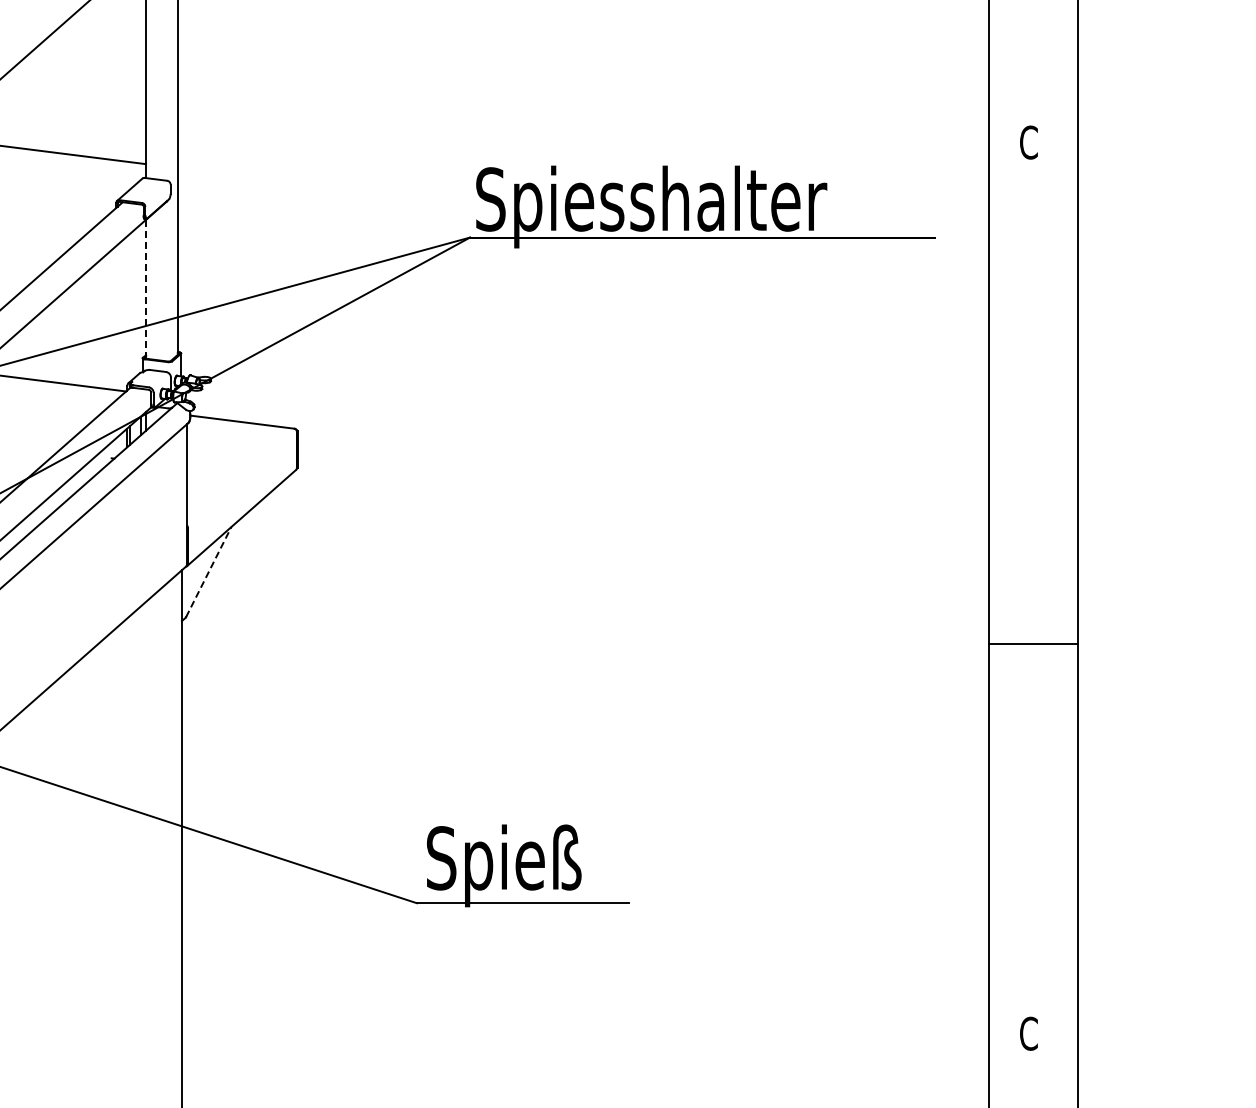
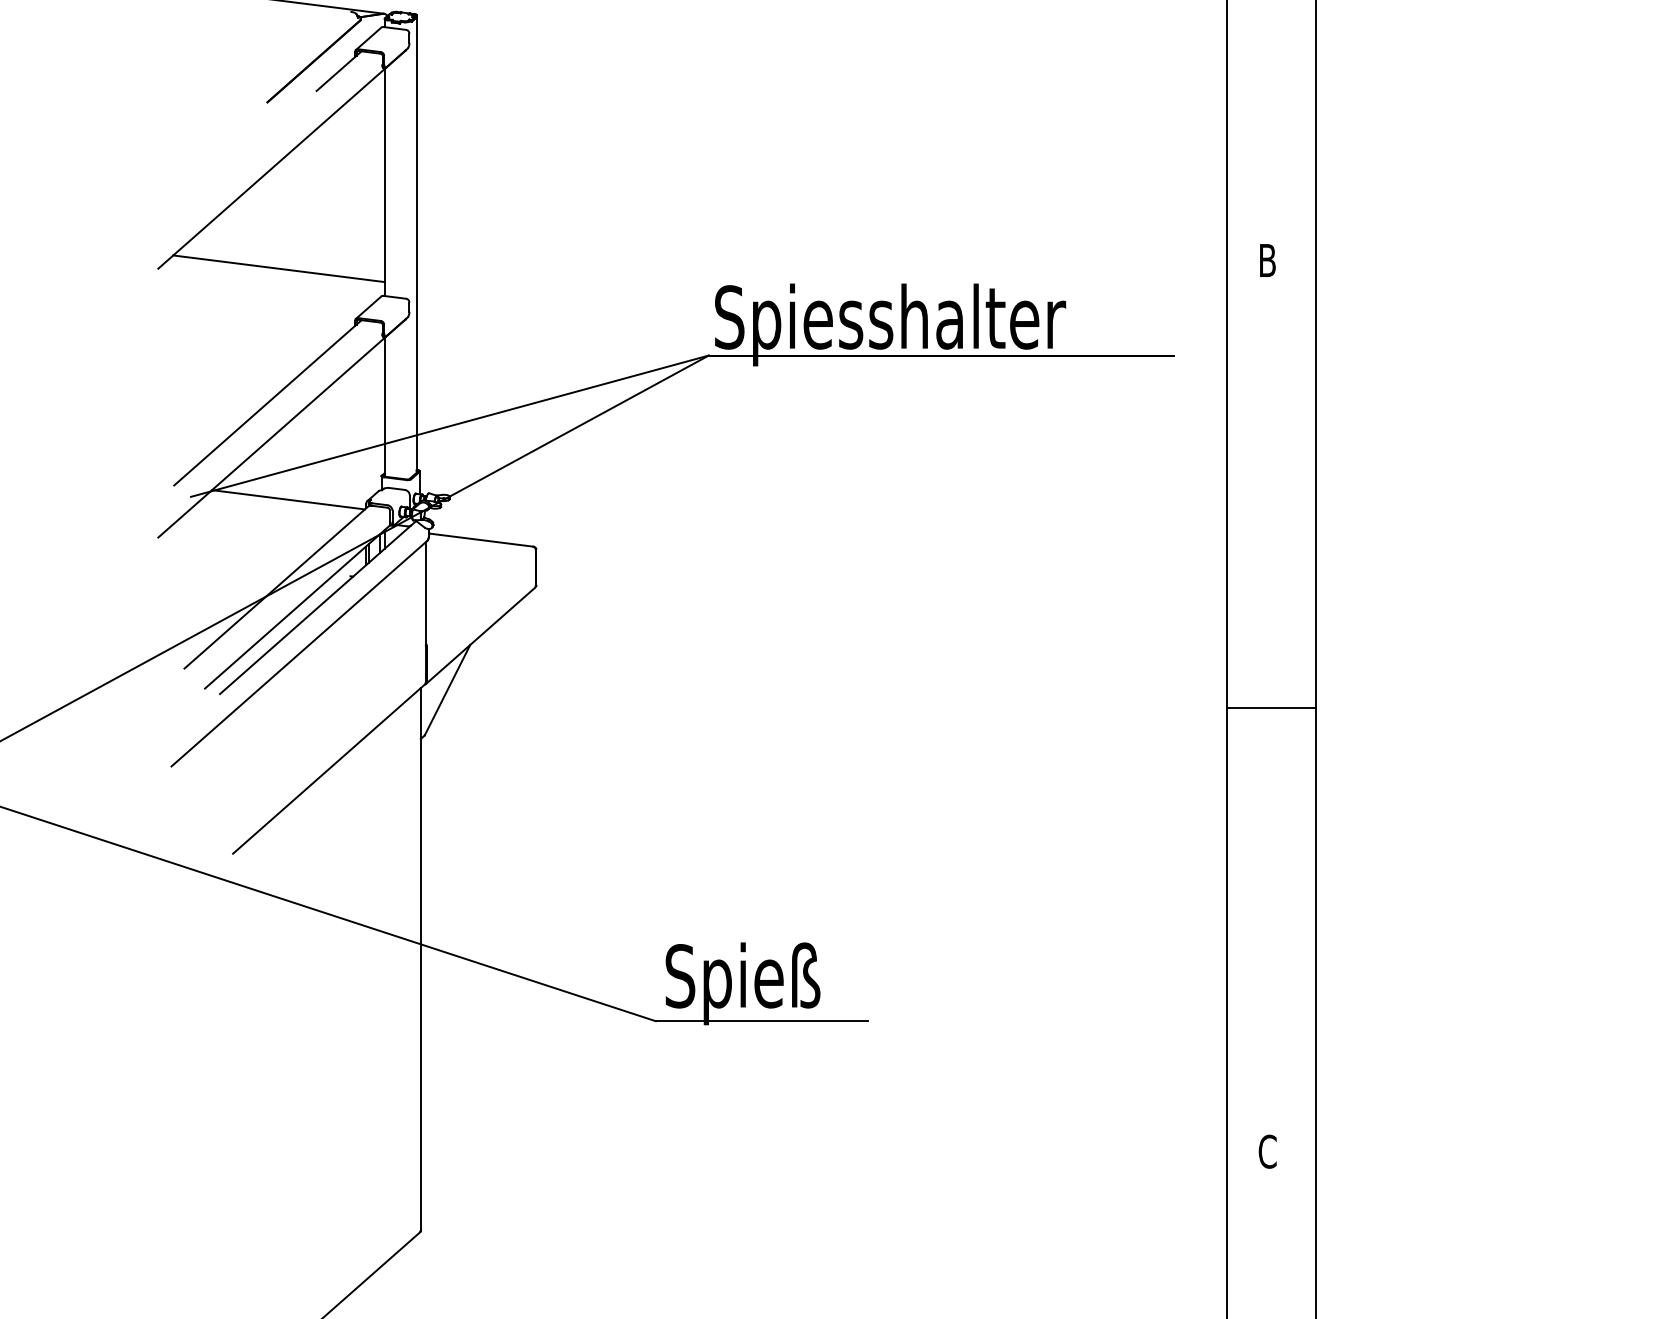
text: (1028, 142) -> (1267, 260), C -> B
line: (145, 289) -> (384, 407), dashed -> solid
line: (208, 571) -> (447, 689), dashed -> solid
line: (1032, 644) -> (1271, 708), moved

